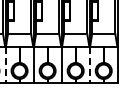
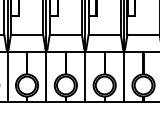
line: (5, 63) -> (7, 75), dashed -> solid
line: (89, 63) -> (123, 75), dashed -> solid

